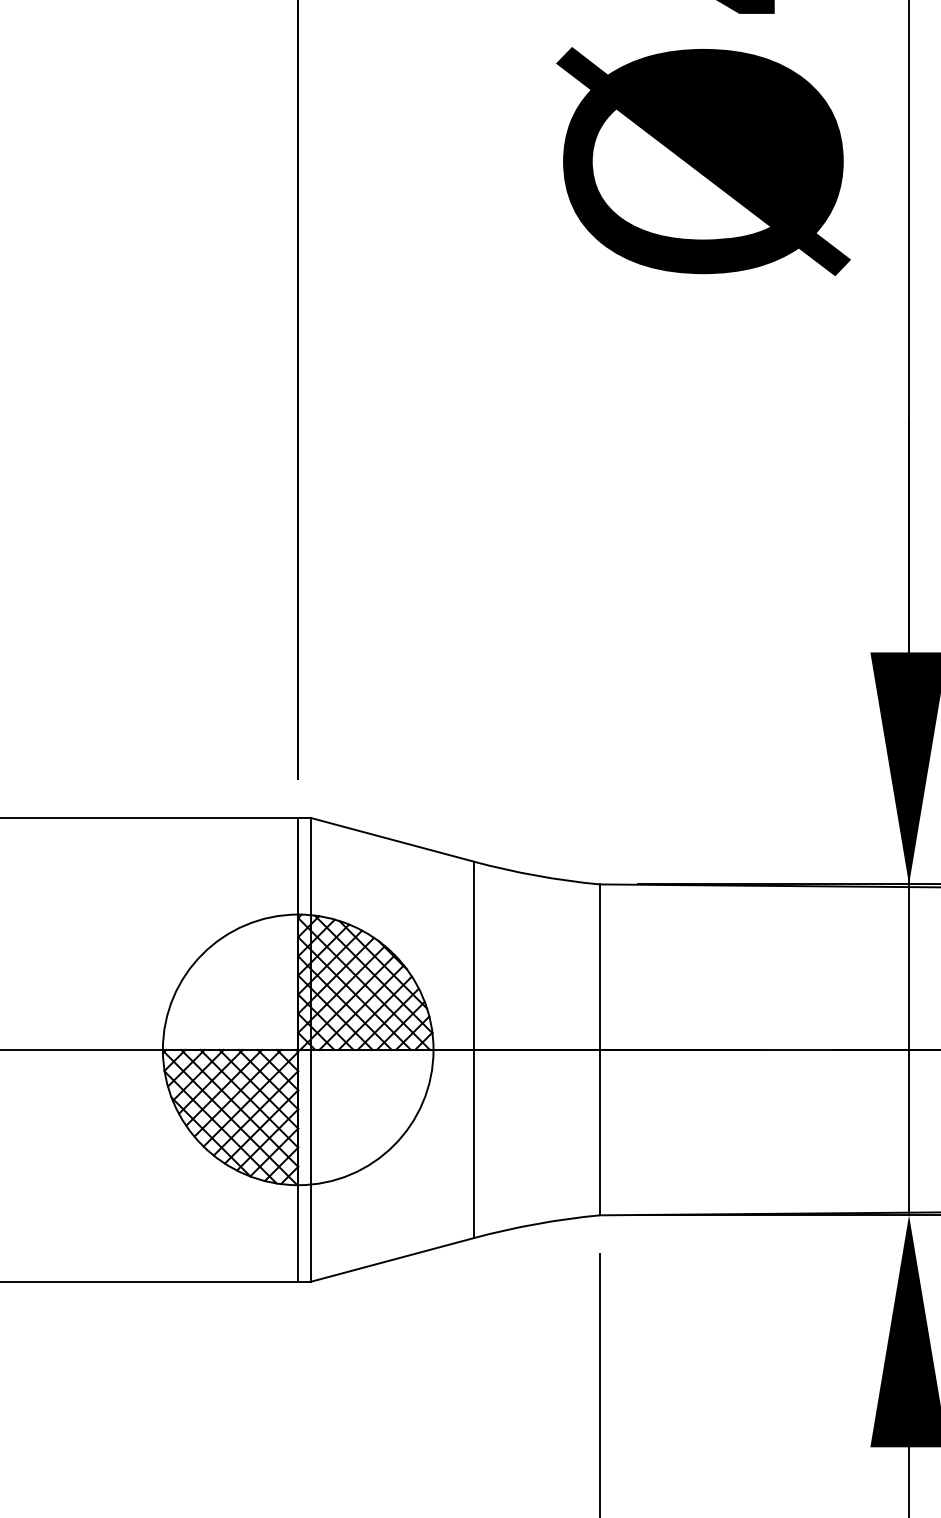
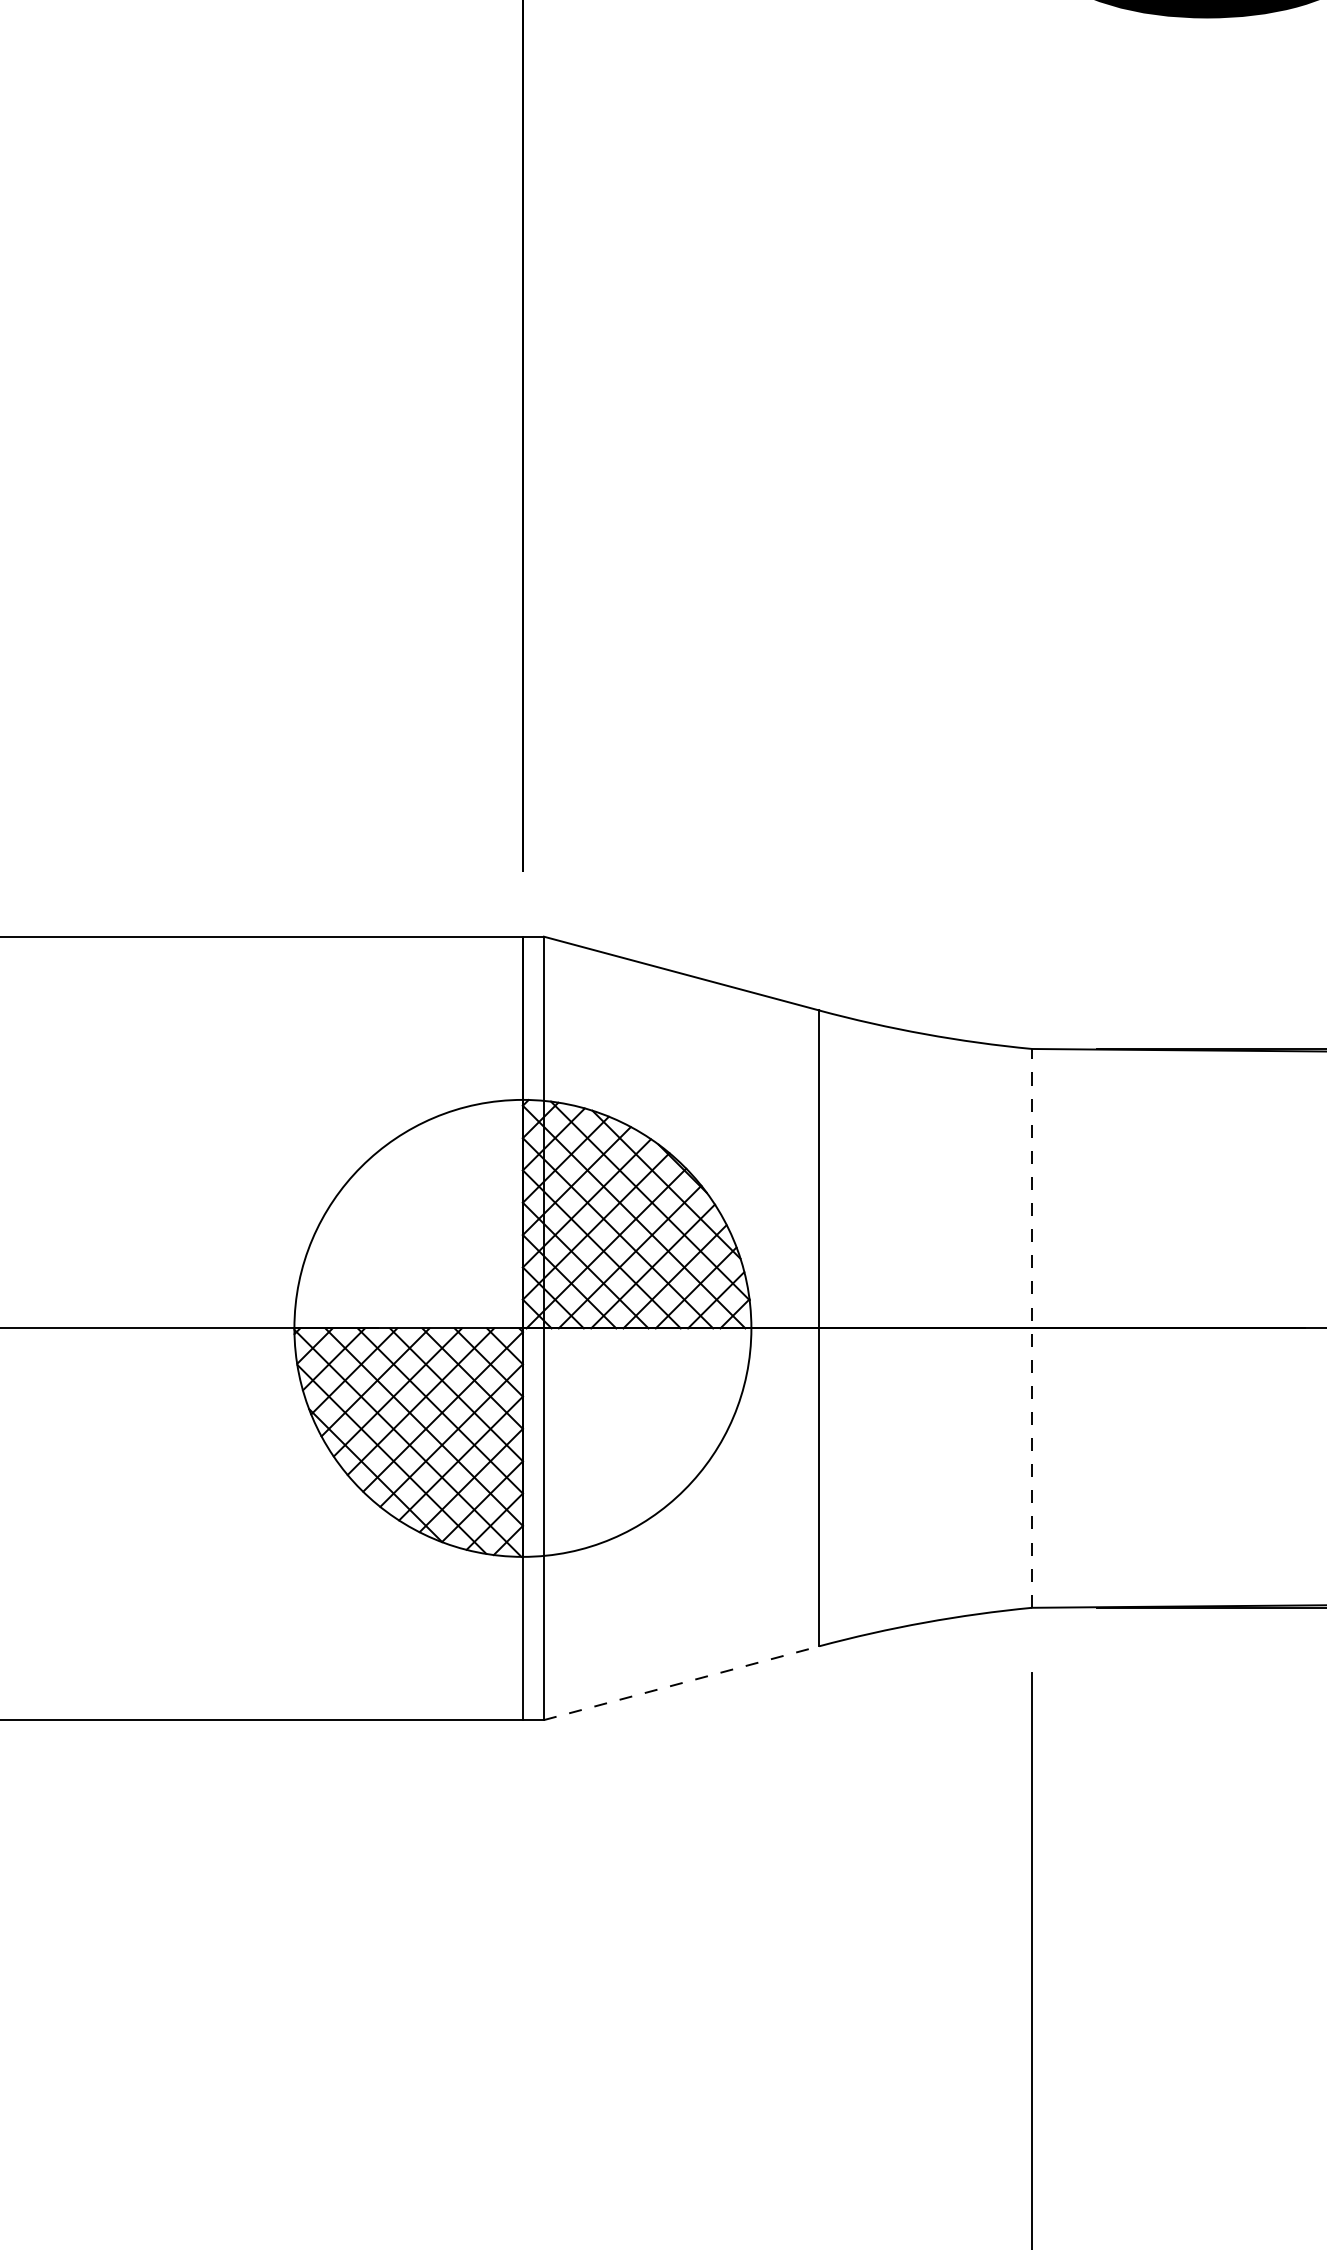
line: (599, 1049) -> (1031, 1327), solid -> dashed
line: (392, 1259) -> (682, 1682), solid -> dashed

